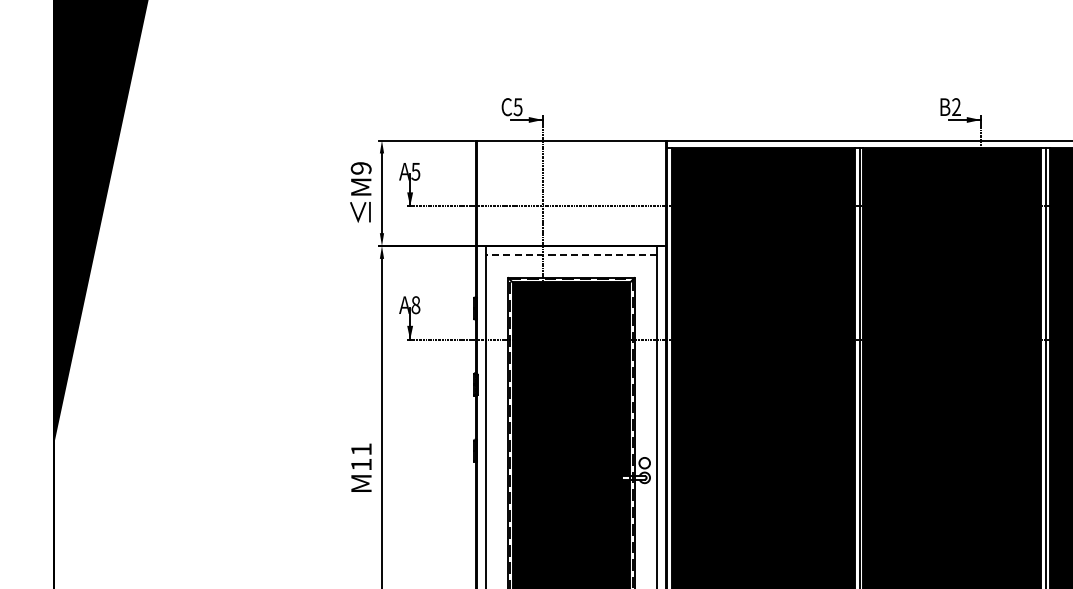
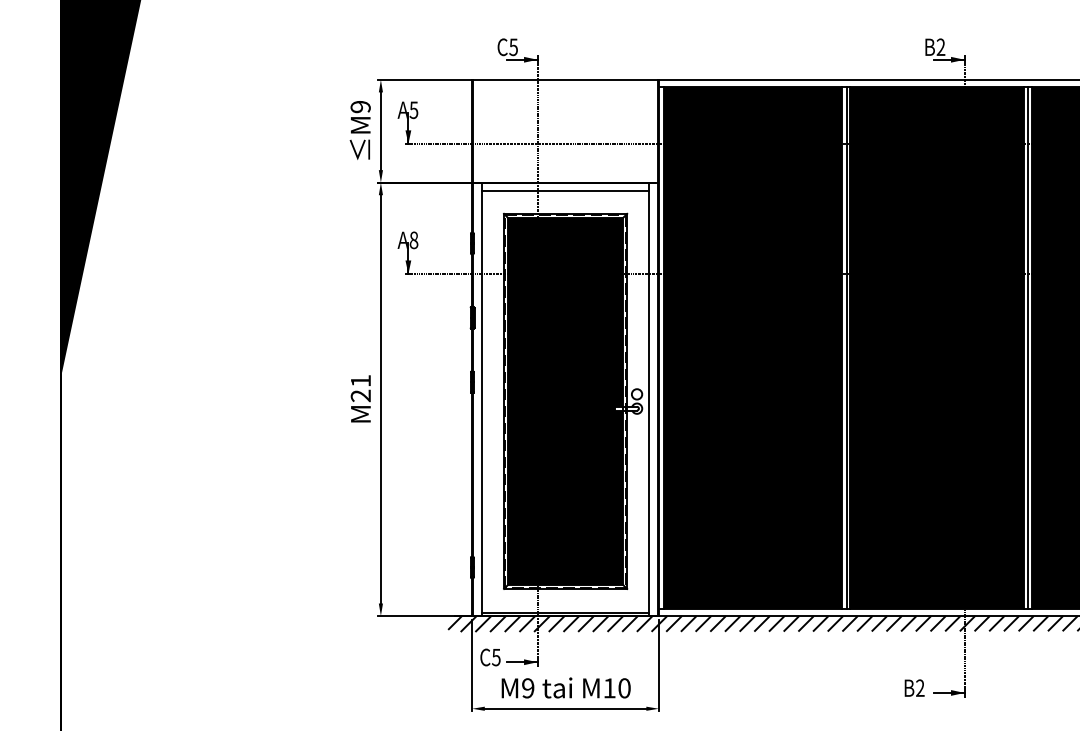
line: (571, 255) -> (565, 191), dashed -> solid
text: (361, 464) -> (360, 395), M11 -> M21

